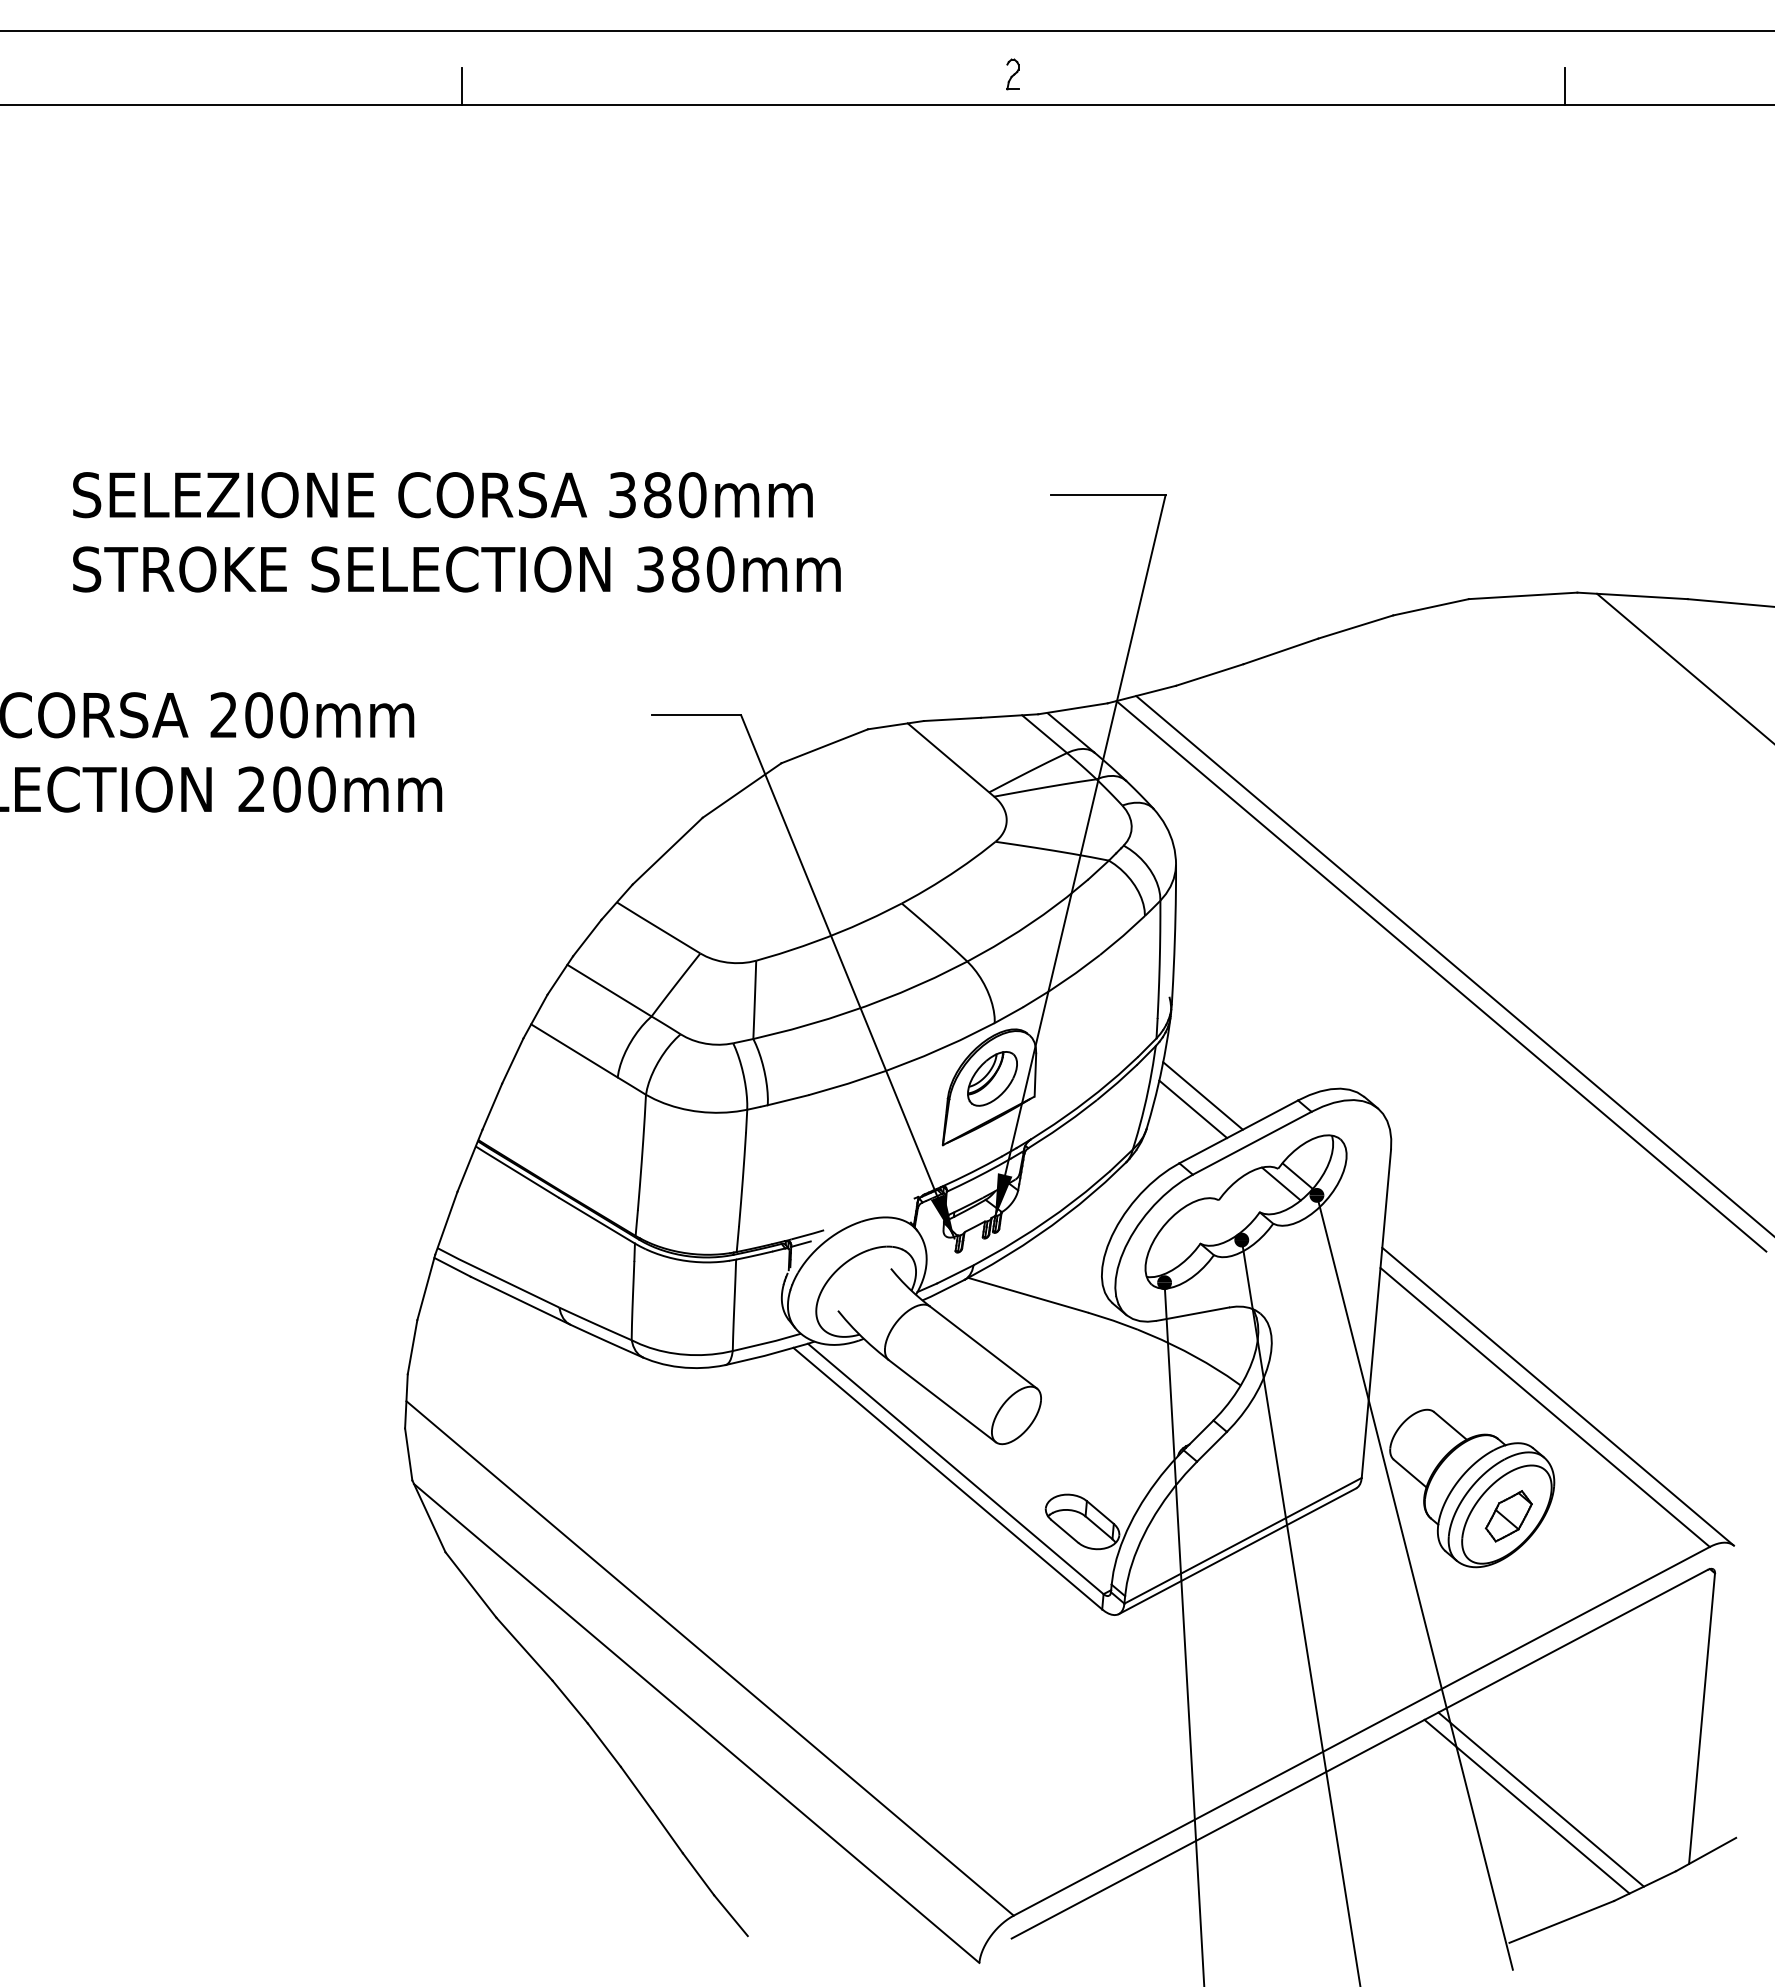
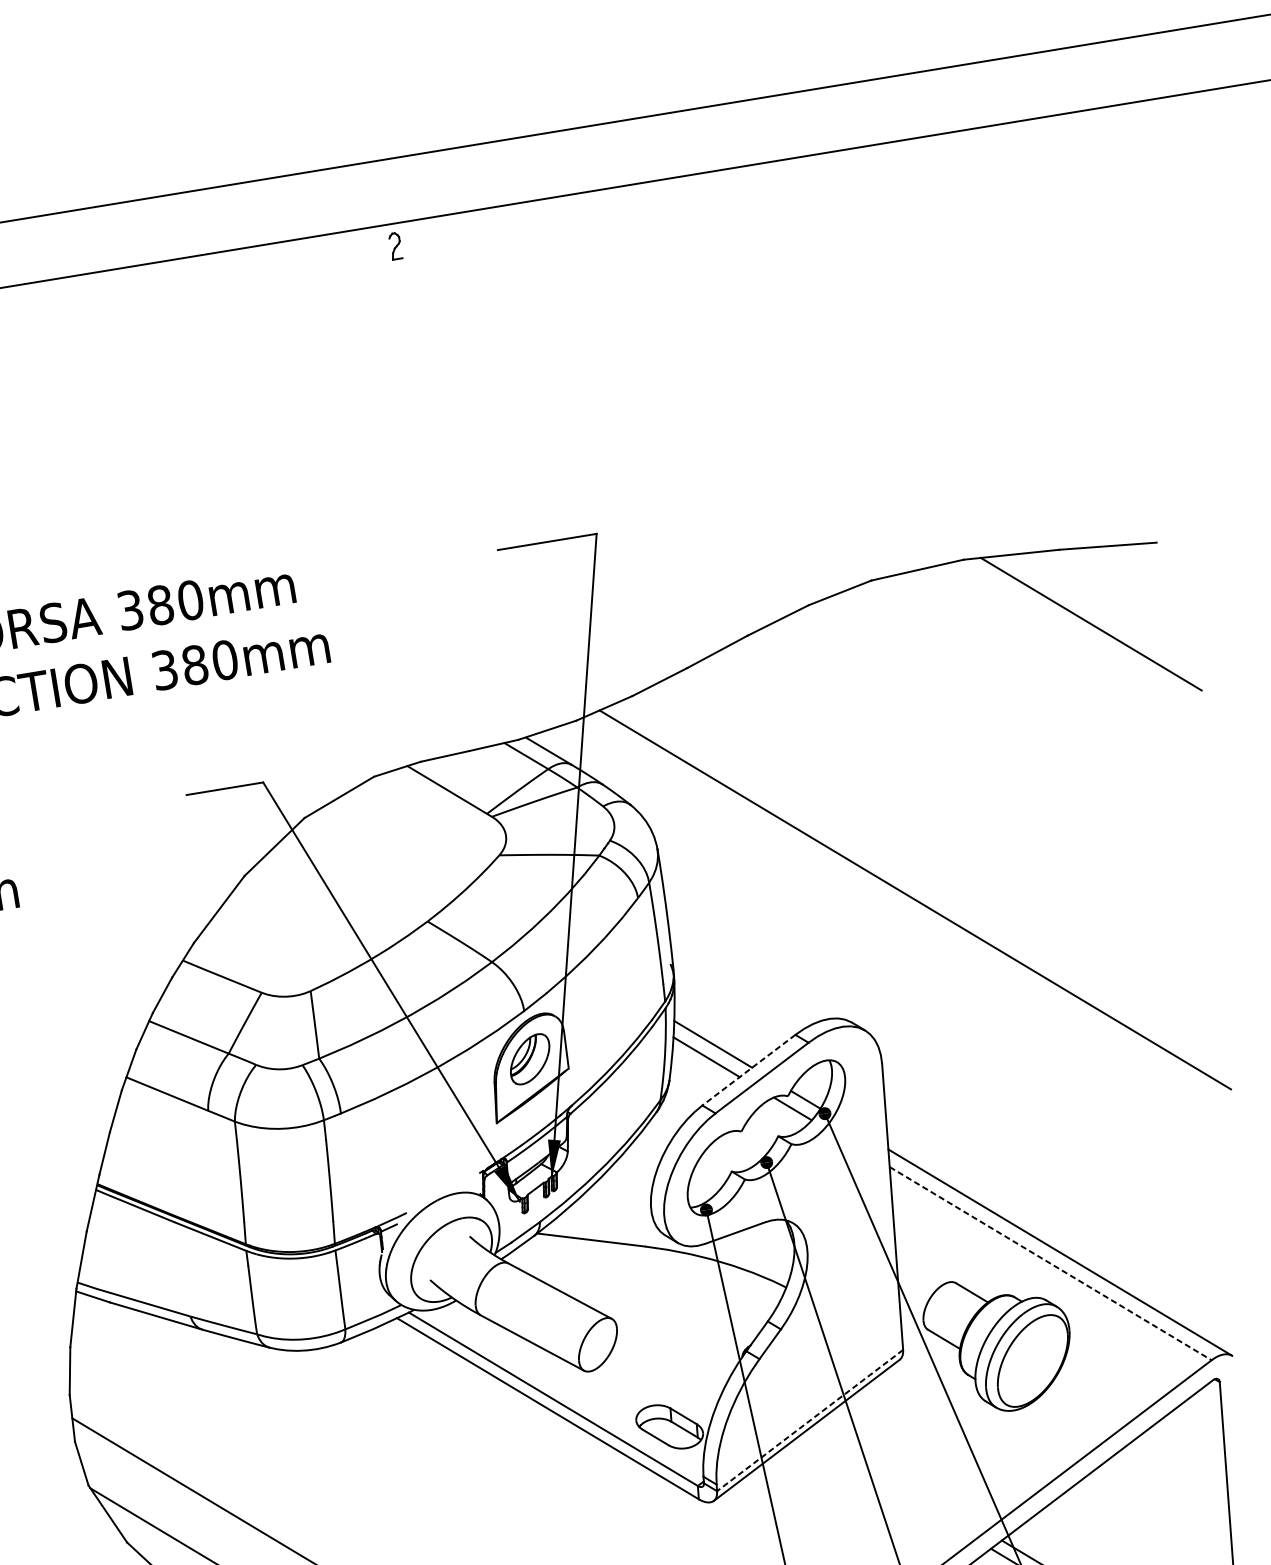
part: (1012, 74) -> (395, 246), moved
line: (1565, 86) -> (882, 126), removed
line: (1441, 976) -> (901, 908), removed
line: (1238, 1132) -> (748, 1070), solid -> dashed
line: (1545, 1407) -> (1050, 1263), solid -> dashed
part: (1508, 1516) -> (1034, 1362), removed
line: (1242, 1541) -> (809, 1421), solid -> dashed

